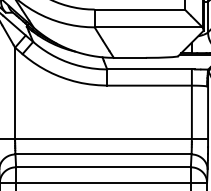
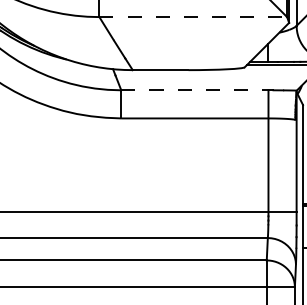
line: (148, 27) -> (193, 17), solid -> dashed
line: (151, 69) -> (198, 90), solid -> dashed

